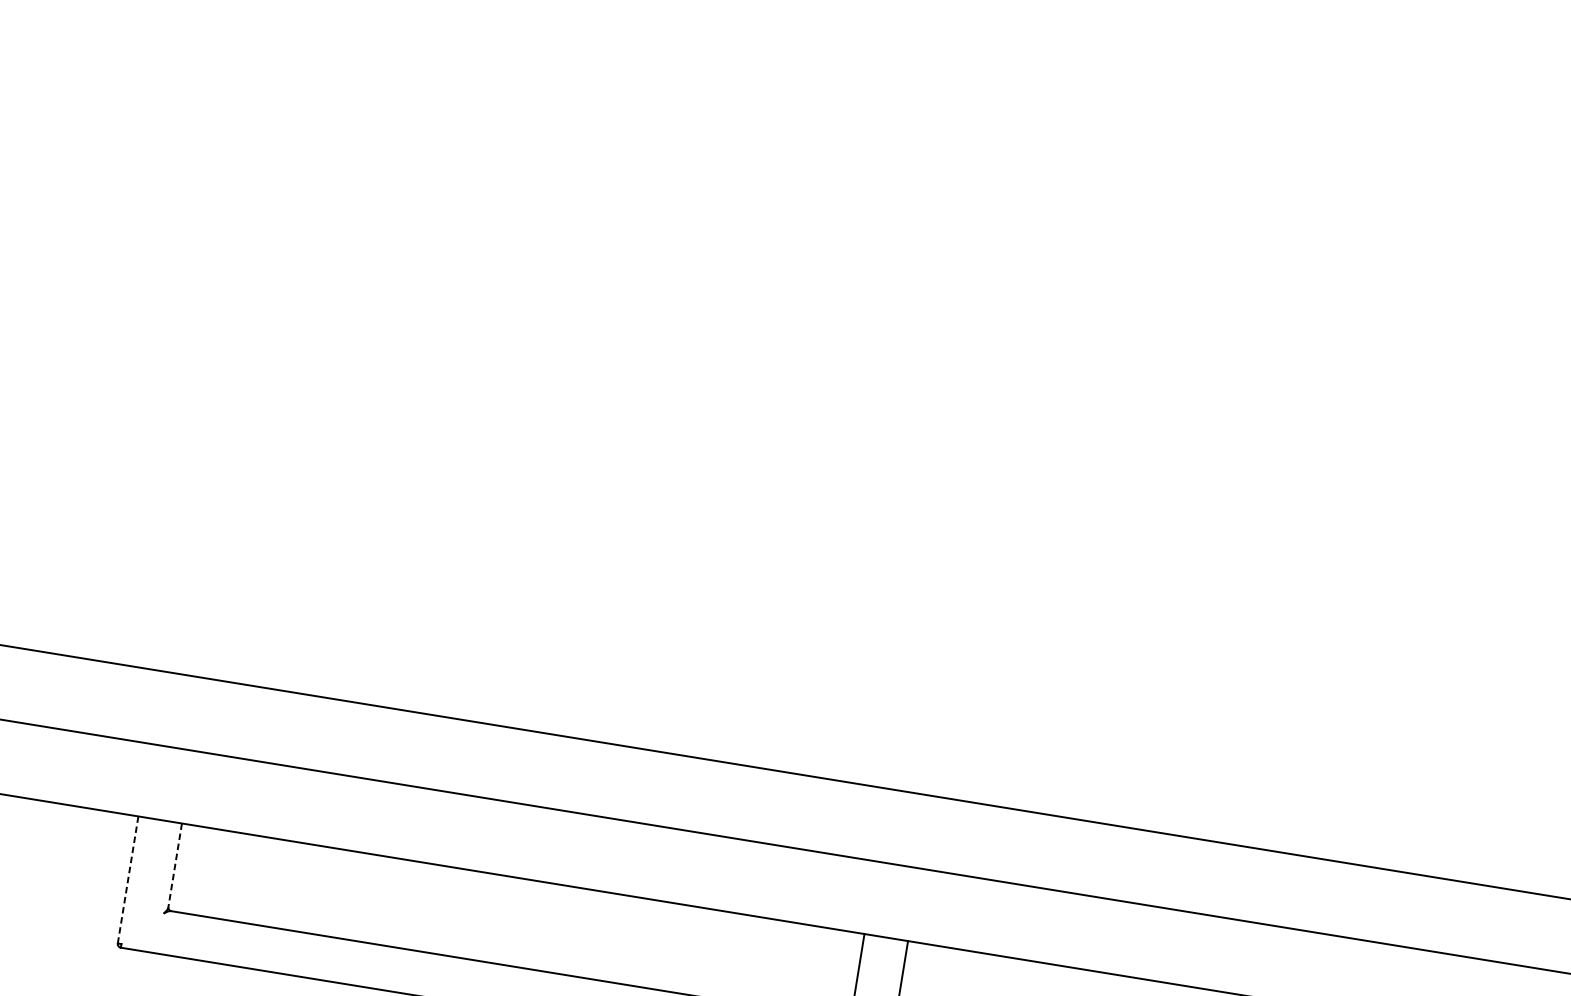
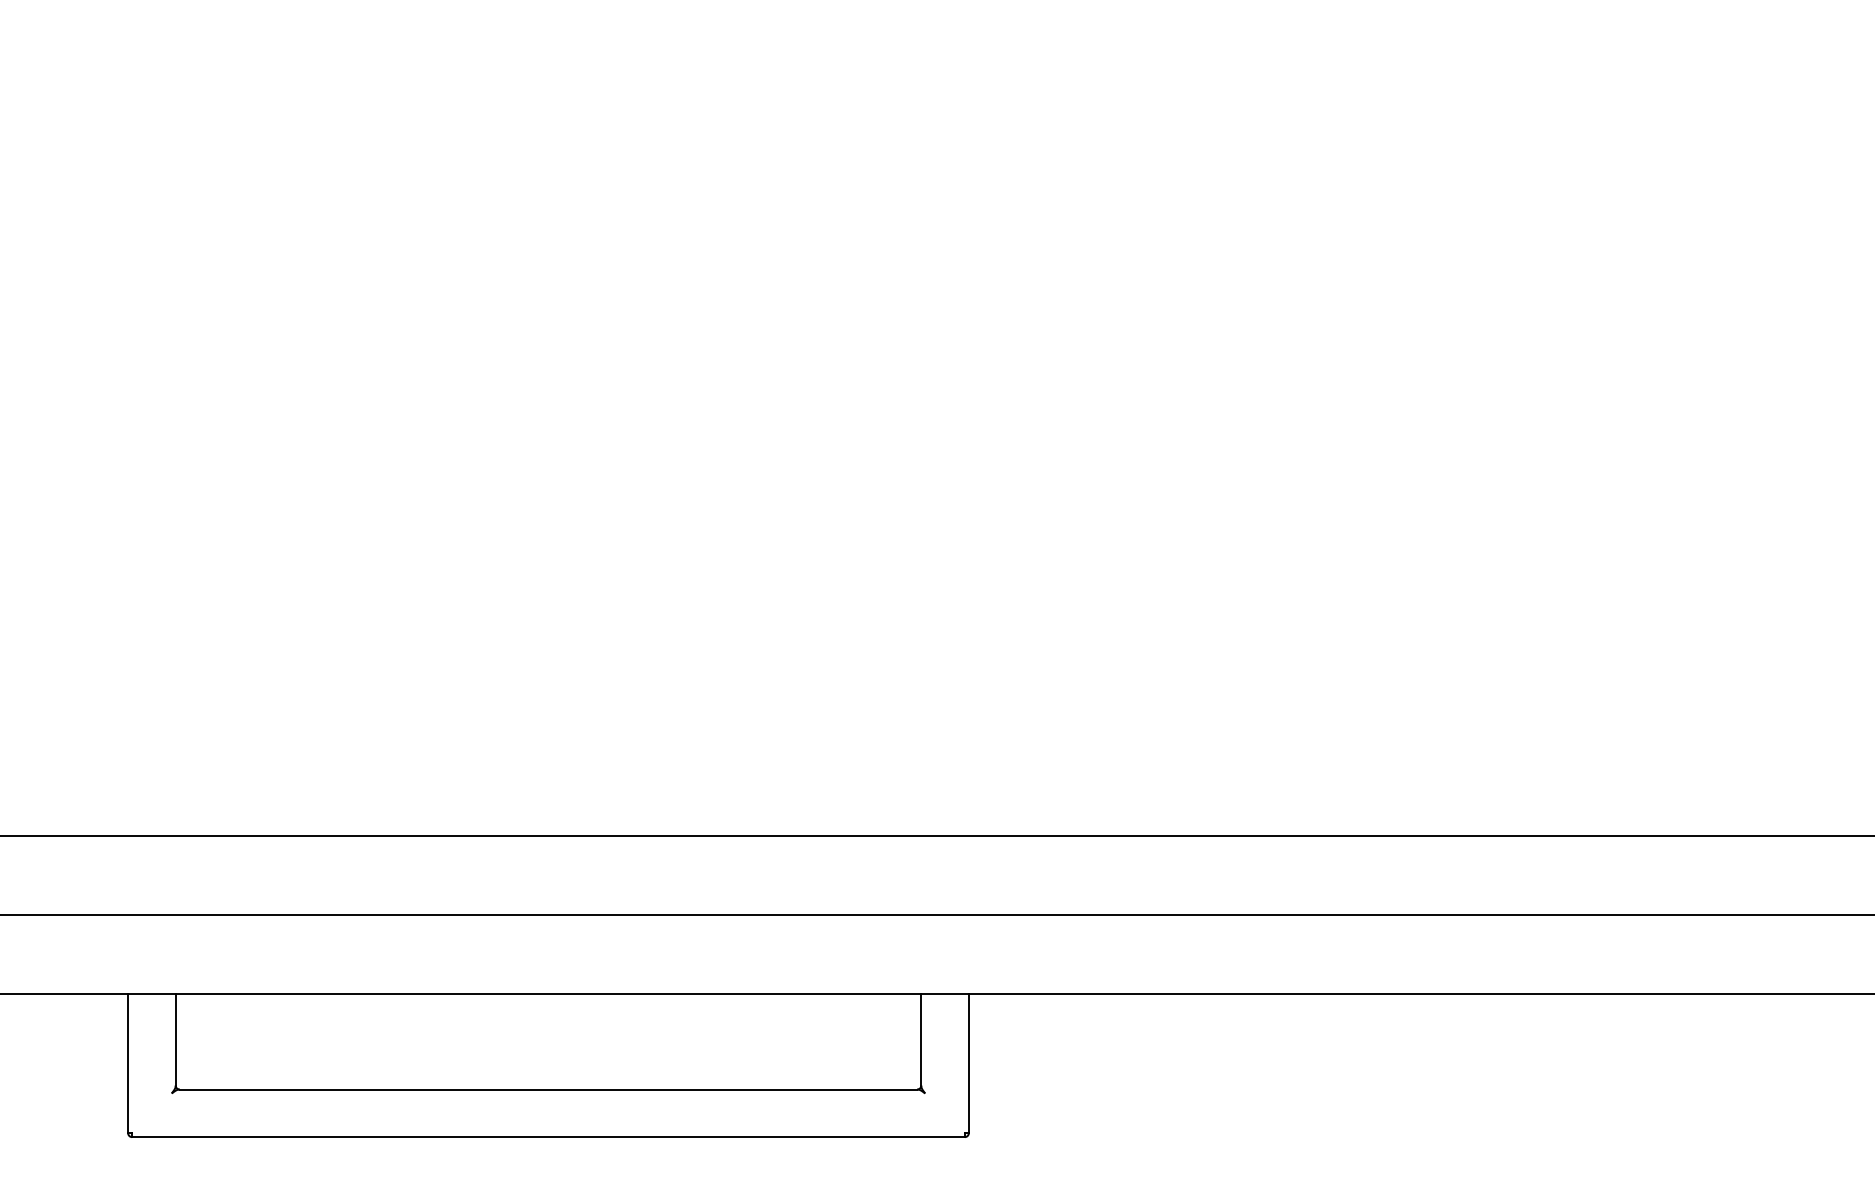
line: (175, 864) -> (175, 1039), dashed -> solid
line: (128, 880) -> (128, 1064), dashed -> solid

